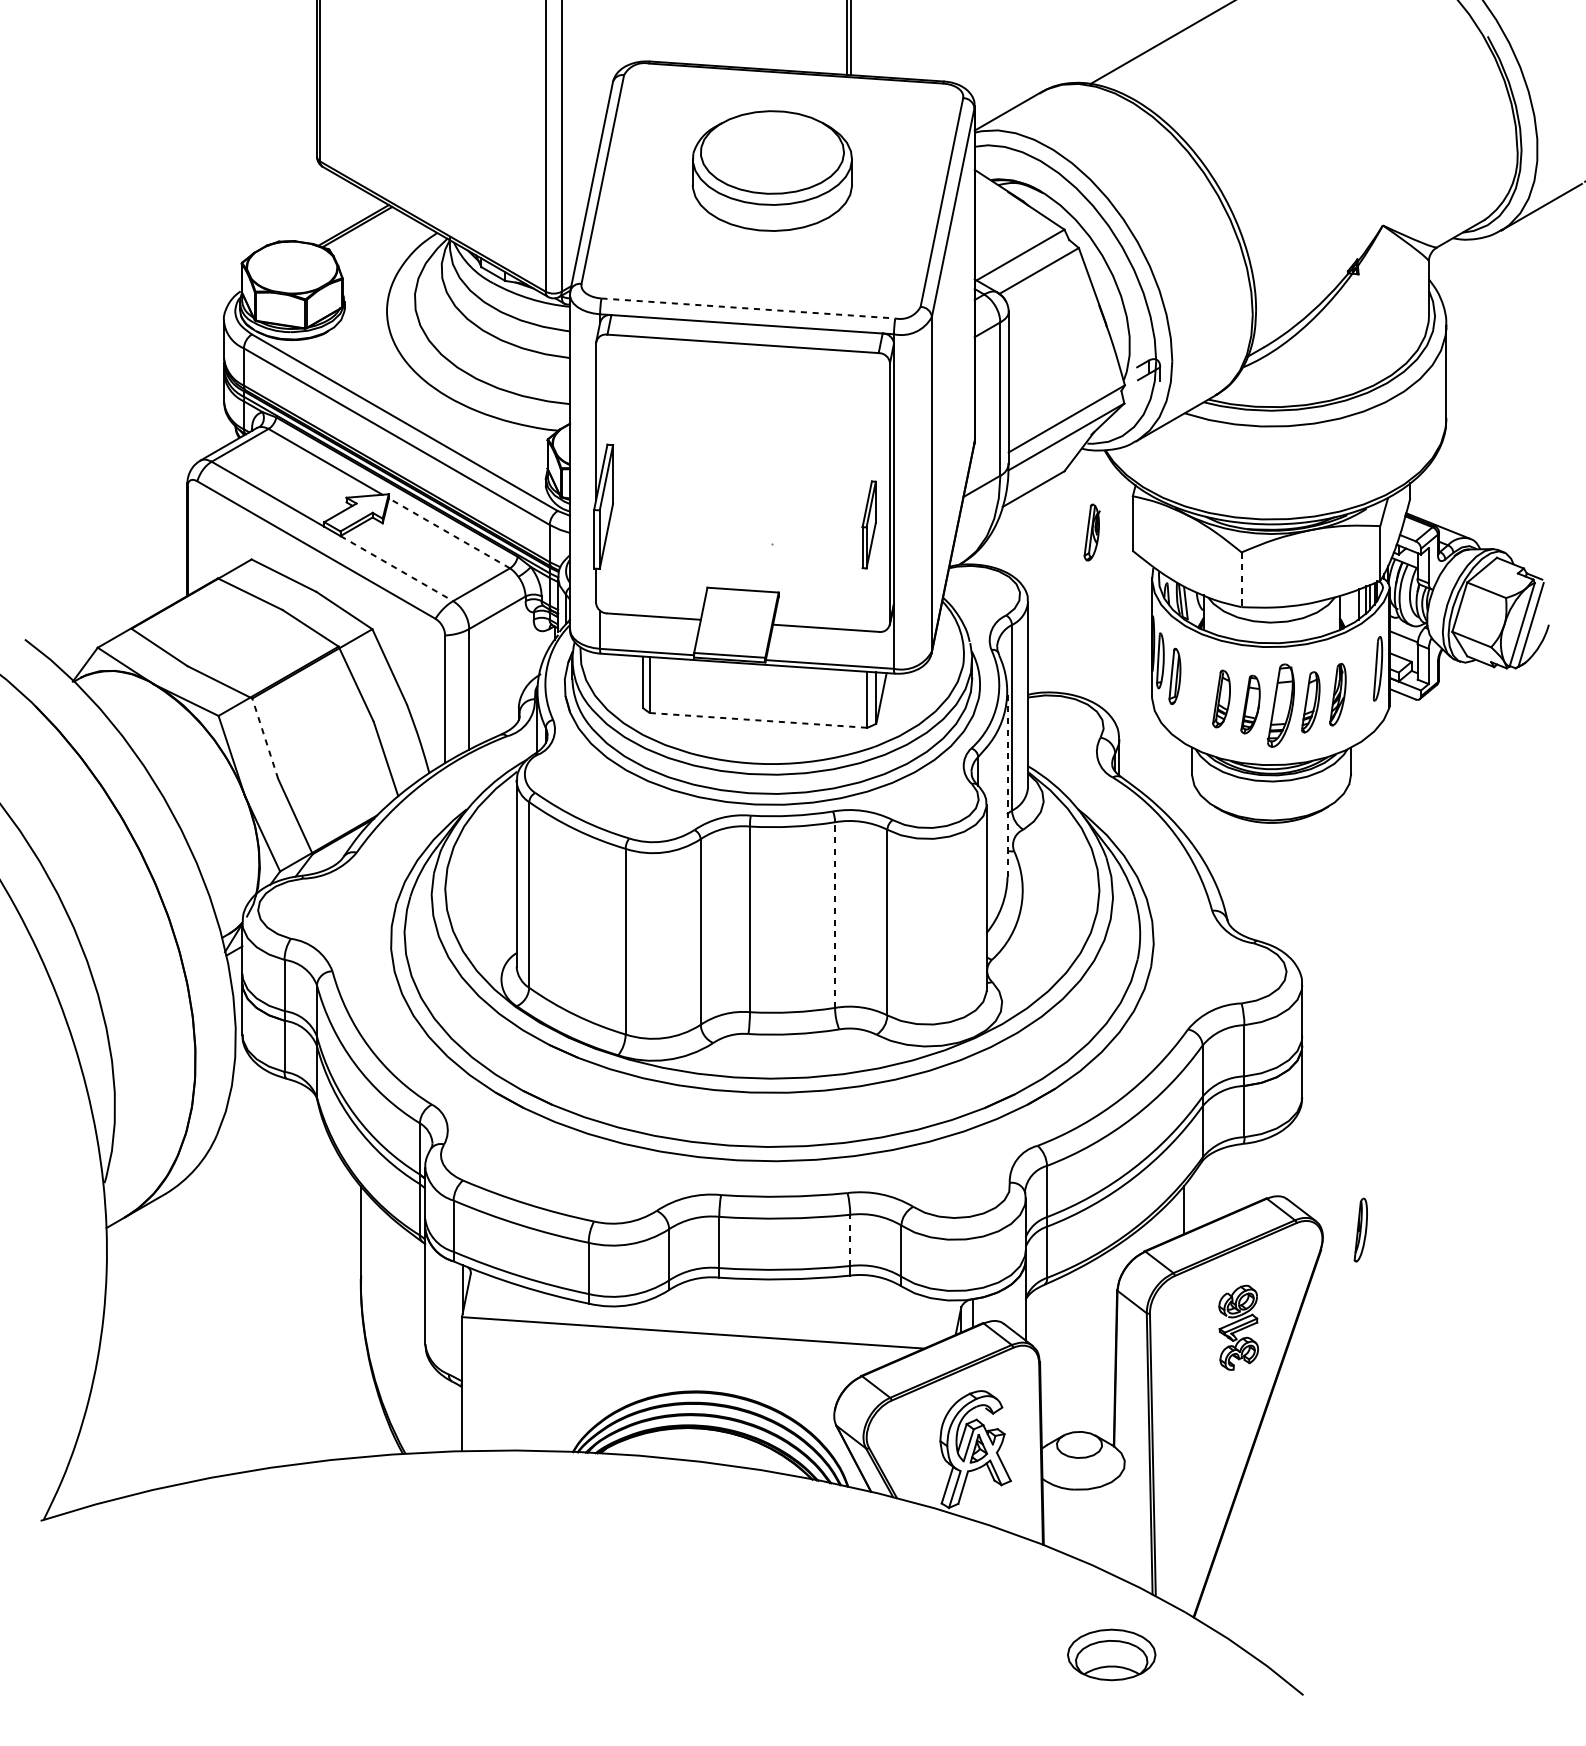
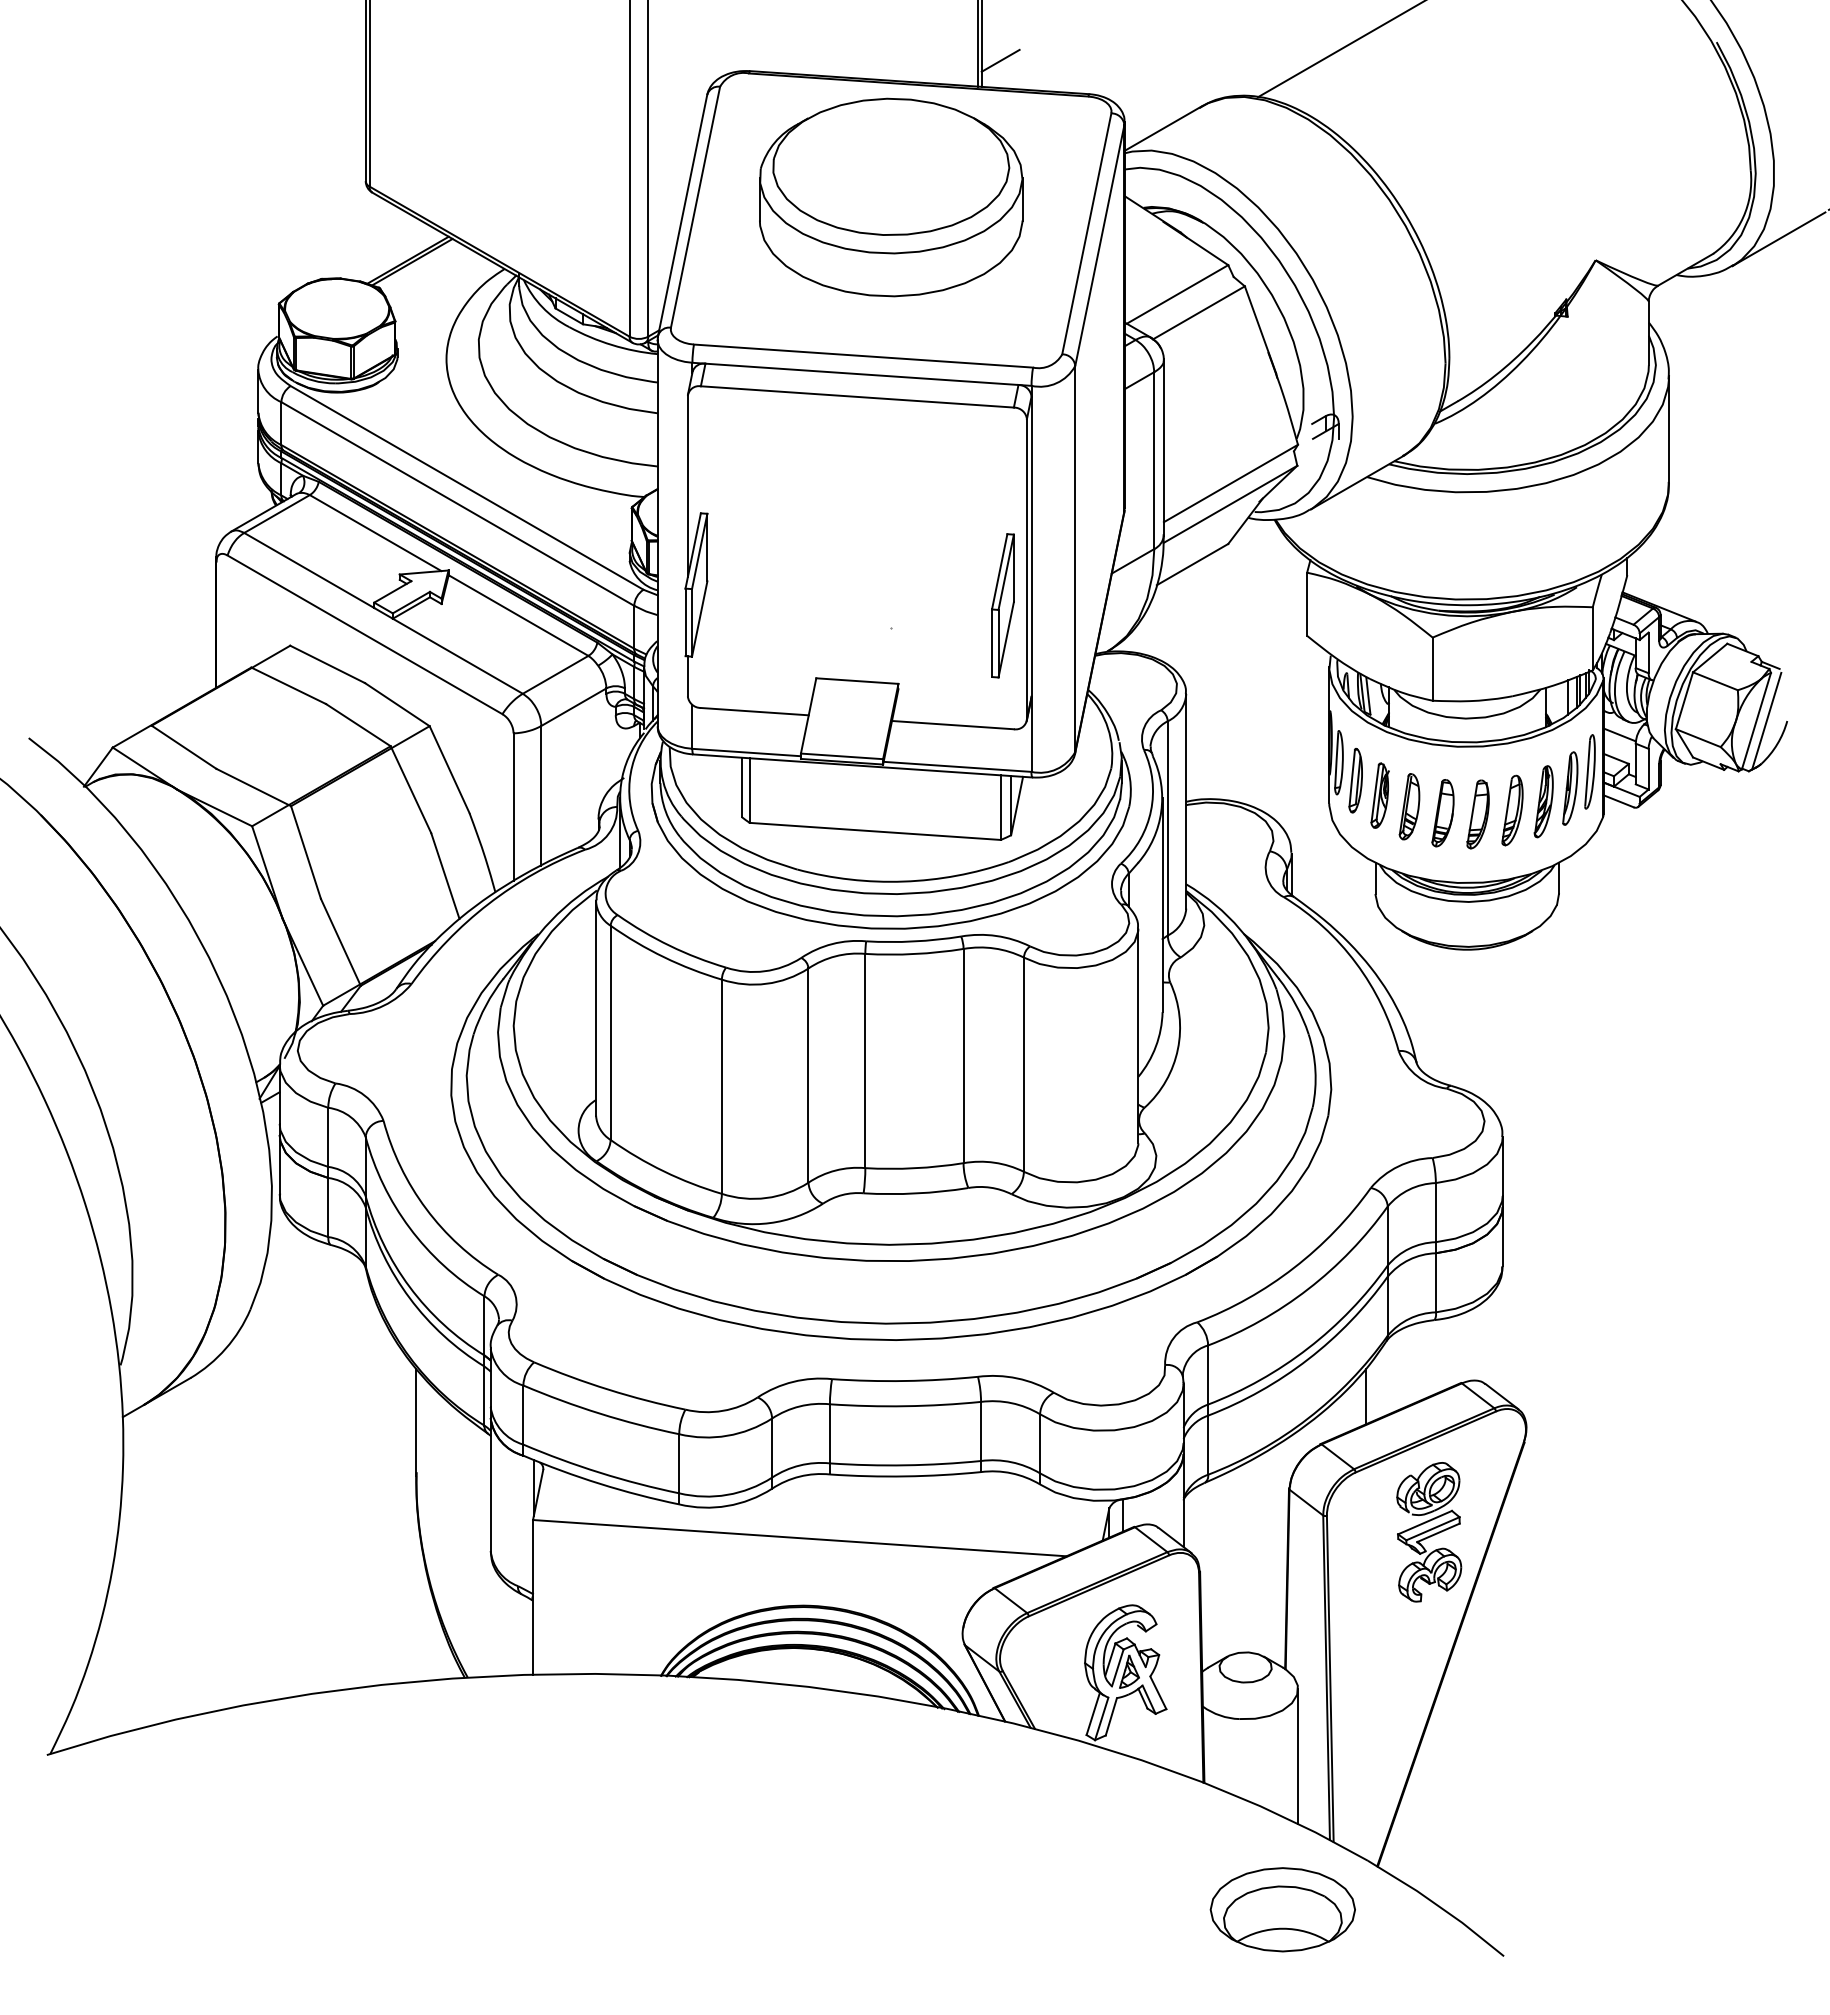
line: (867, 52) -> (1000, 60), added
part: (772, 171) -> (891, 197), size x1.43
line: (748, 308) -> (863, 356), dashed -> solid
part: (868, 524) -> (1002, 605), size x1.43
part: (1091, 532) -> (1379, 795), moved
line: (449, 533) -> (518, 615), dashed -> solid
line: (397, 568) -> (458, 656), dashed -> solid
line: (1241, 580) -> (1432, 669), dashed -> solid
part: (1280, 705) -> (1477, 814), size x0.71
line: (758, 720) -> (875, 831), dashed -> solid
line: (265, 738) -> (306, 852), dashed -> solid
line: (1007, 783) -> (1162, 904), dashed -> solid
line: (835, 914) -> (963, 1055), dashed -> solid
part: (1361, 1230) -> (1570, 788), moved
line: (850, 1240) -> (981, 1431), dashed -> solid
part: (1238, 1327) -> (1429, 1532), size x1.43
line: (1125, 1521) -> (1298, 1755), added
part: (1111, 1654) -> (1282, 1909), size x1.43

